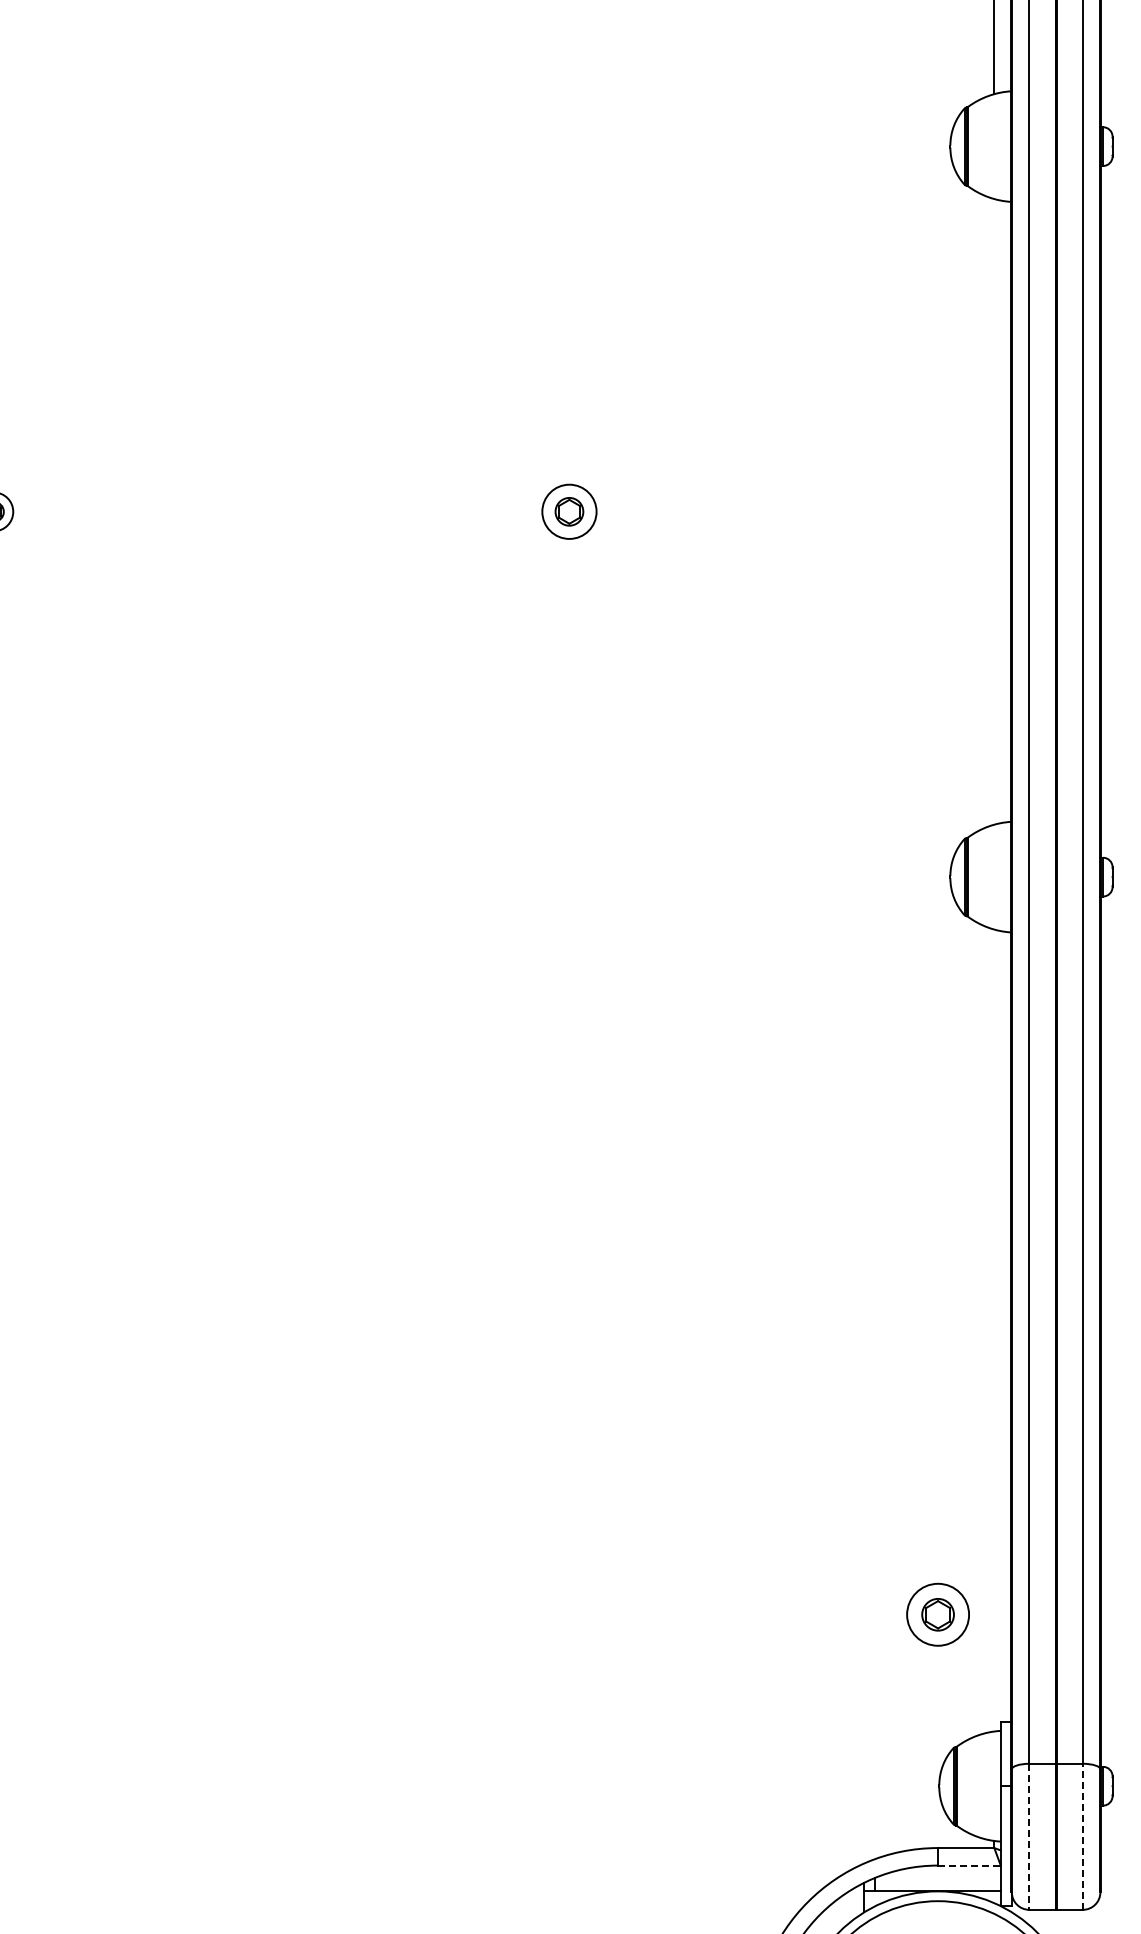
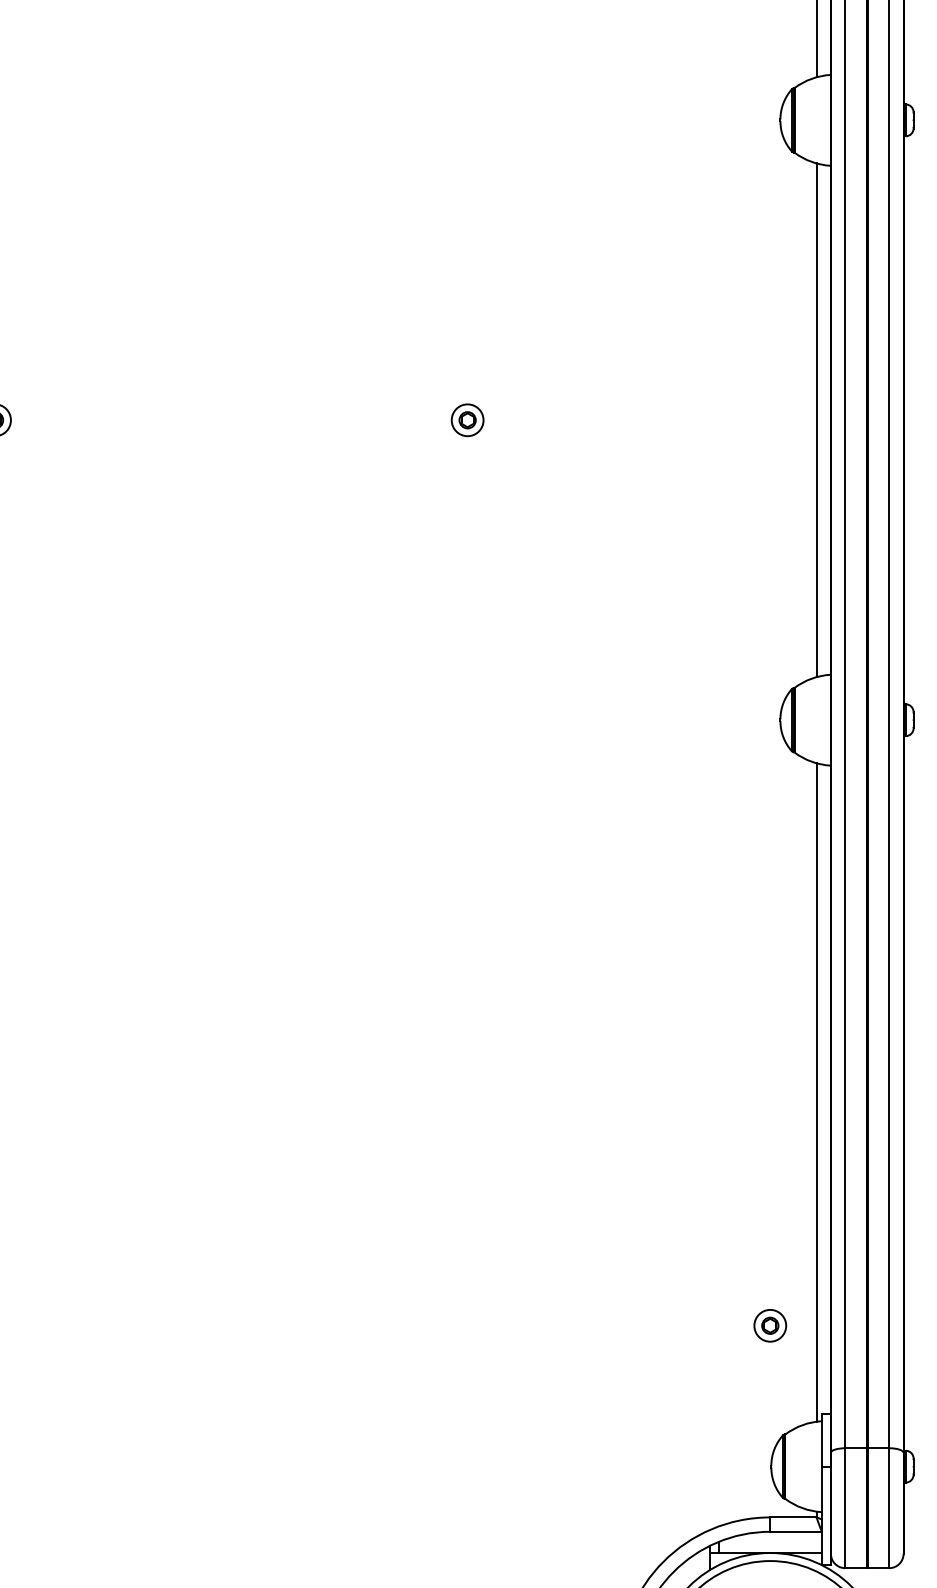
part: (569, 511) -> (467, 419), size x0.71
line: (994, 511) -> (816, 419), added
line: (994, 1330) -> (816, 1092), added
part: (937, 1614) -> (769, 1325), size x0.62
line: (1082, 1836) -> (888, 1507), dashed -> solid
line: (1029, 1837) -> (845, 1508), dashed -> solid
line: (969, 1865) -> (796, 1531), dashed -> solid

